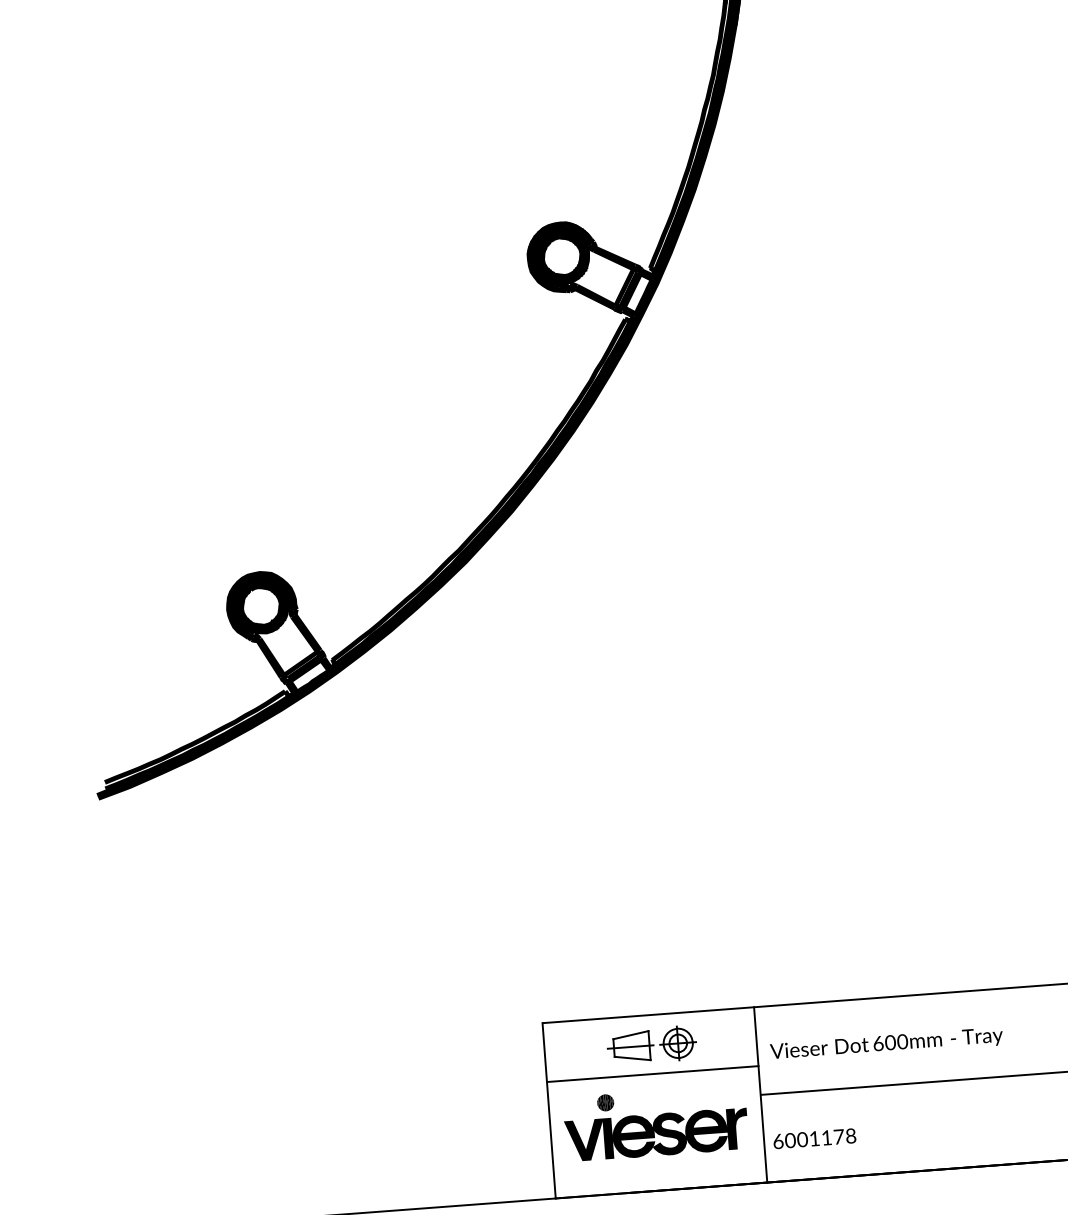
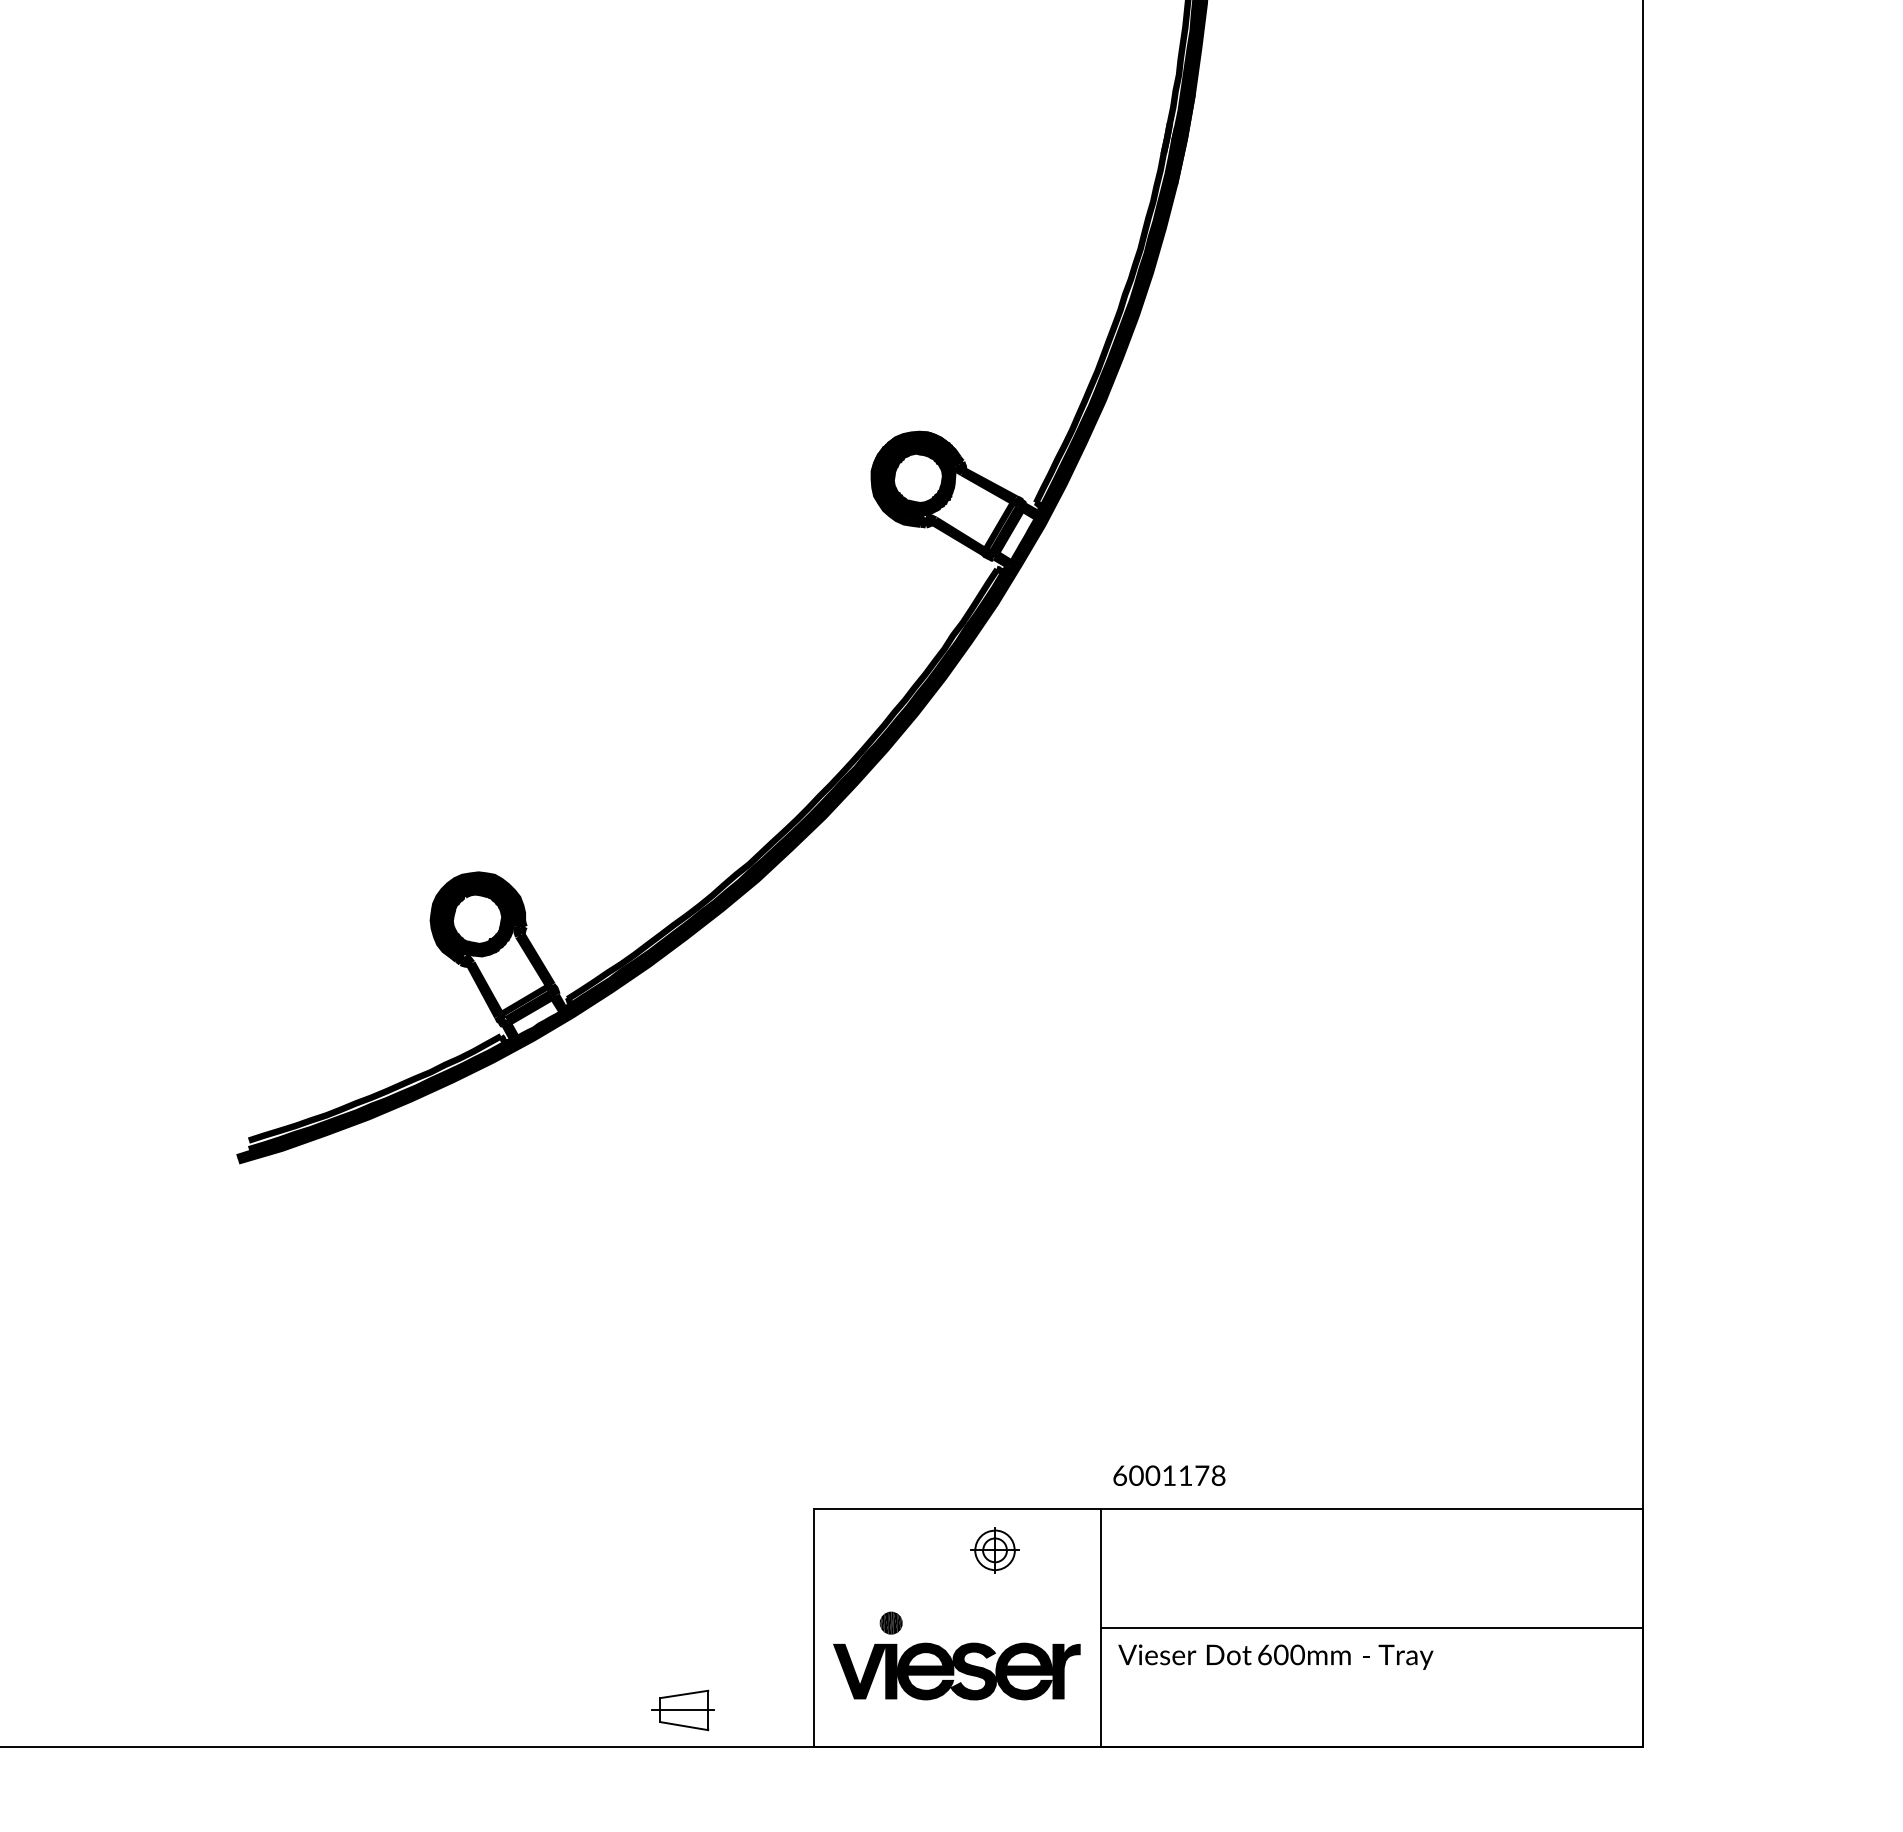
text: (886, 1044) -> (1275, 1656), moved
part: (630, 1047) -> (682, 1710), moved
line: (652, 1074) -> (957, 1589), removed
text: (814, 1138) -> (1169, 1475), moved

